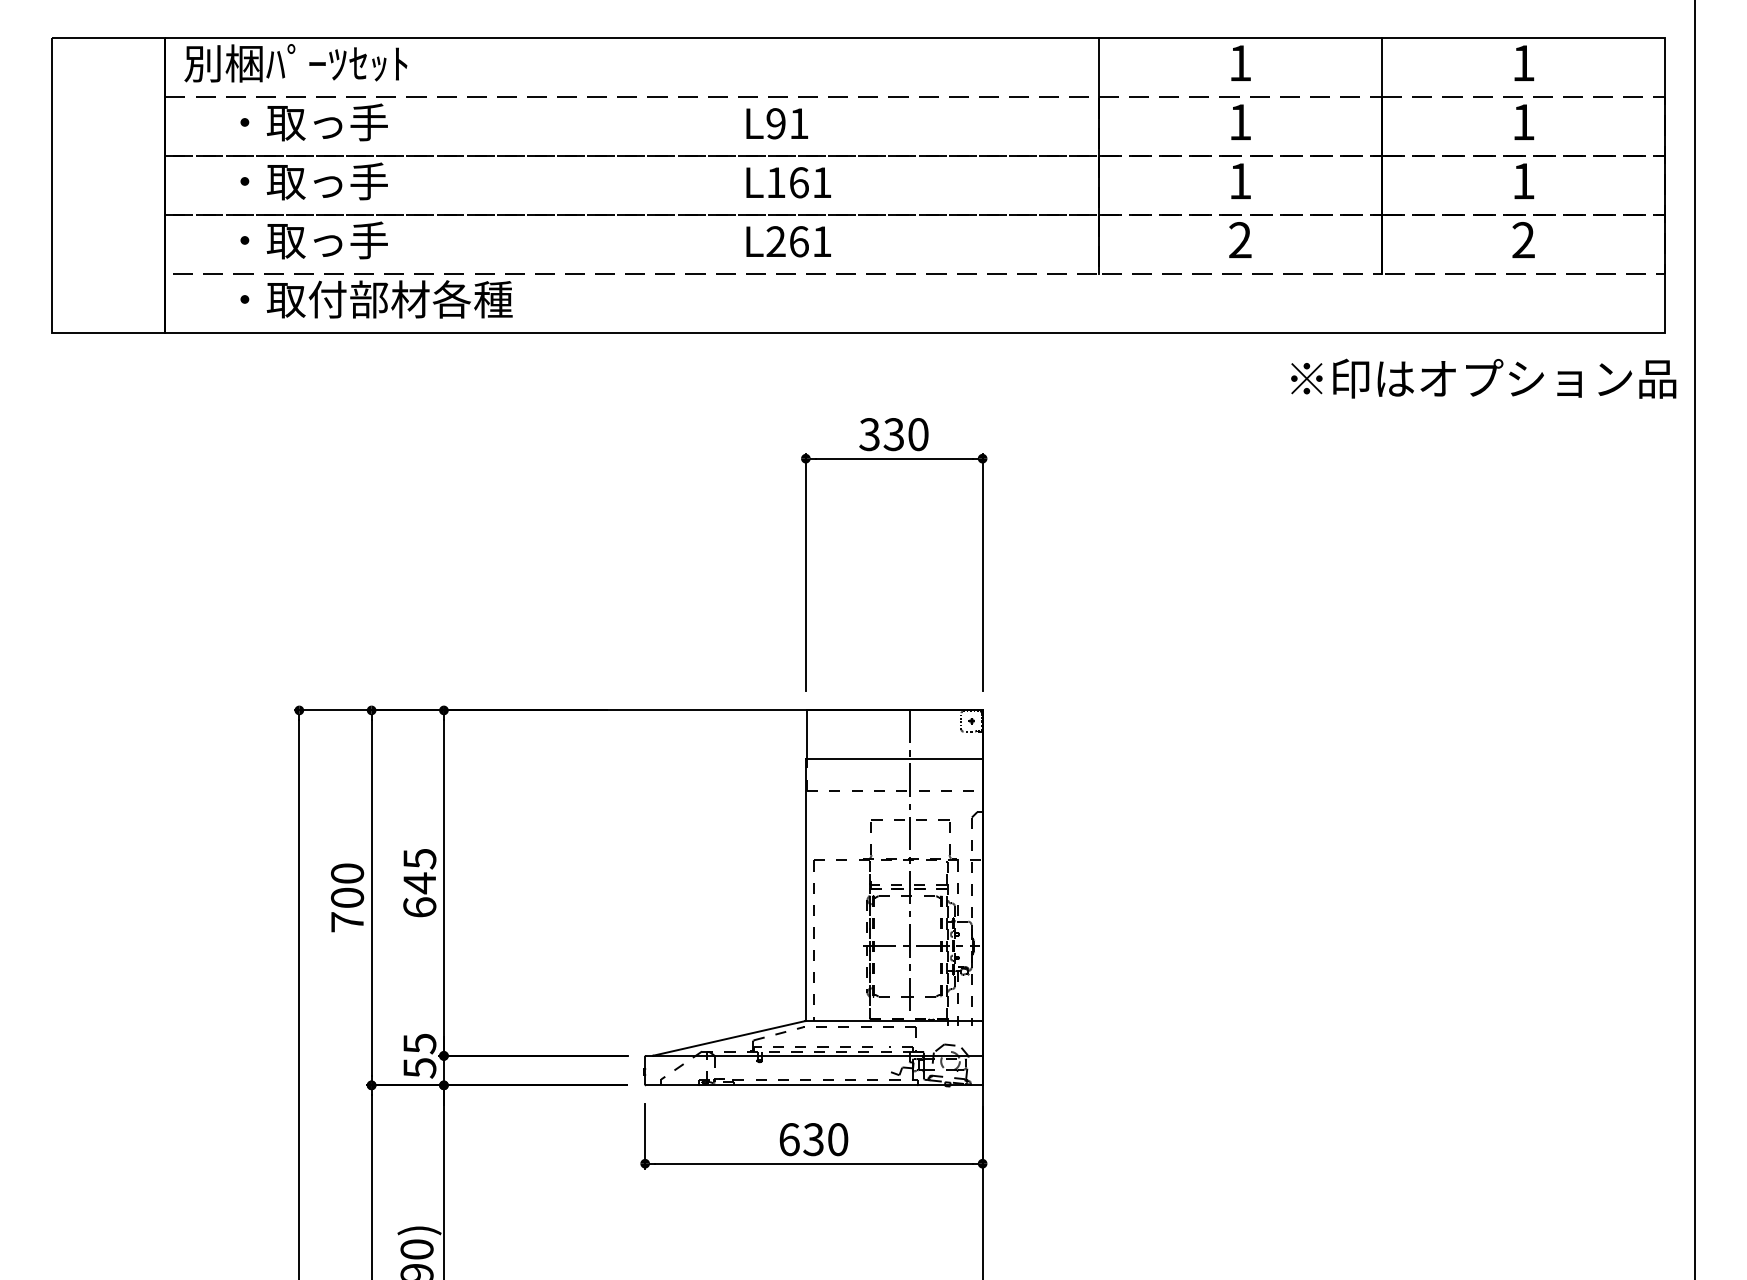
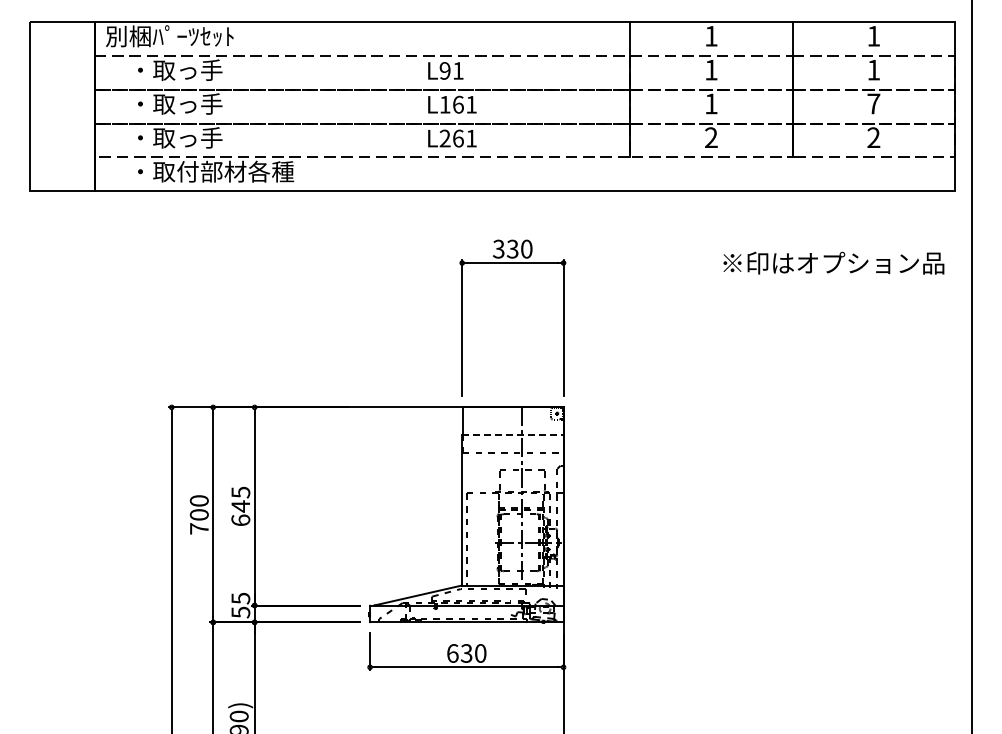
text: (1523, 180) -> (873, 103), 1 -> 7
text: (1482, 377) -> (833, 262), moved
line: (893, 759) -> (512, 435), solid -> dashed

